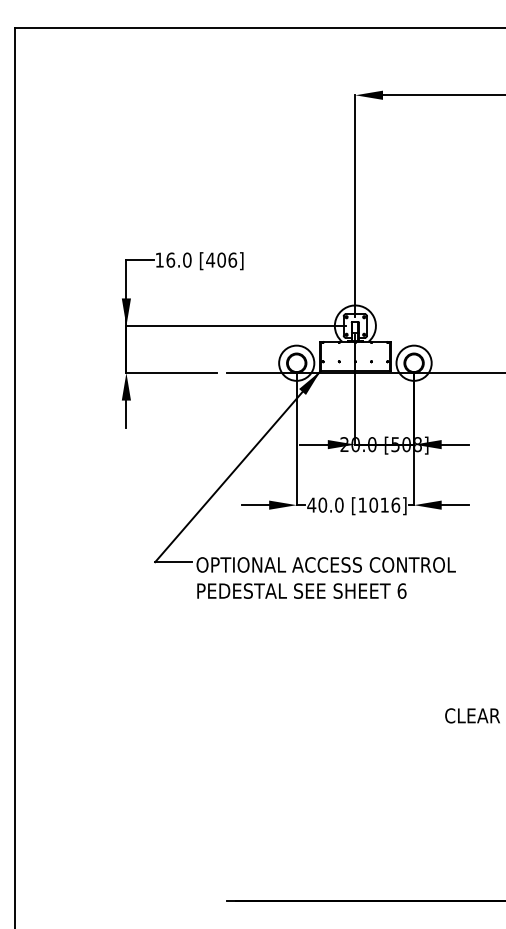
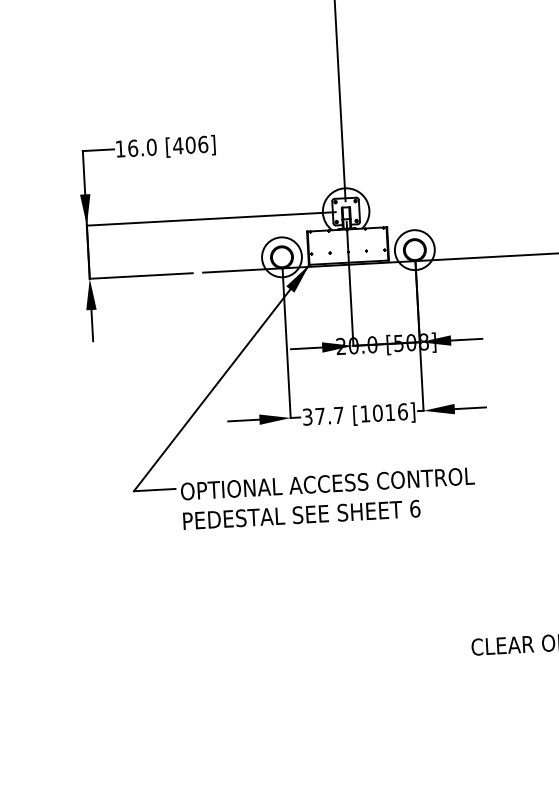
text: (325, 504) -> (323, 415), 40.0 -> 37.7

